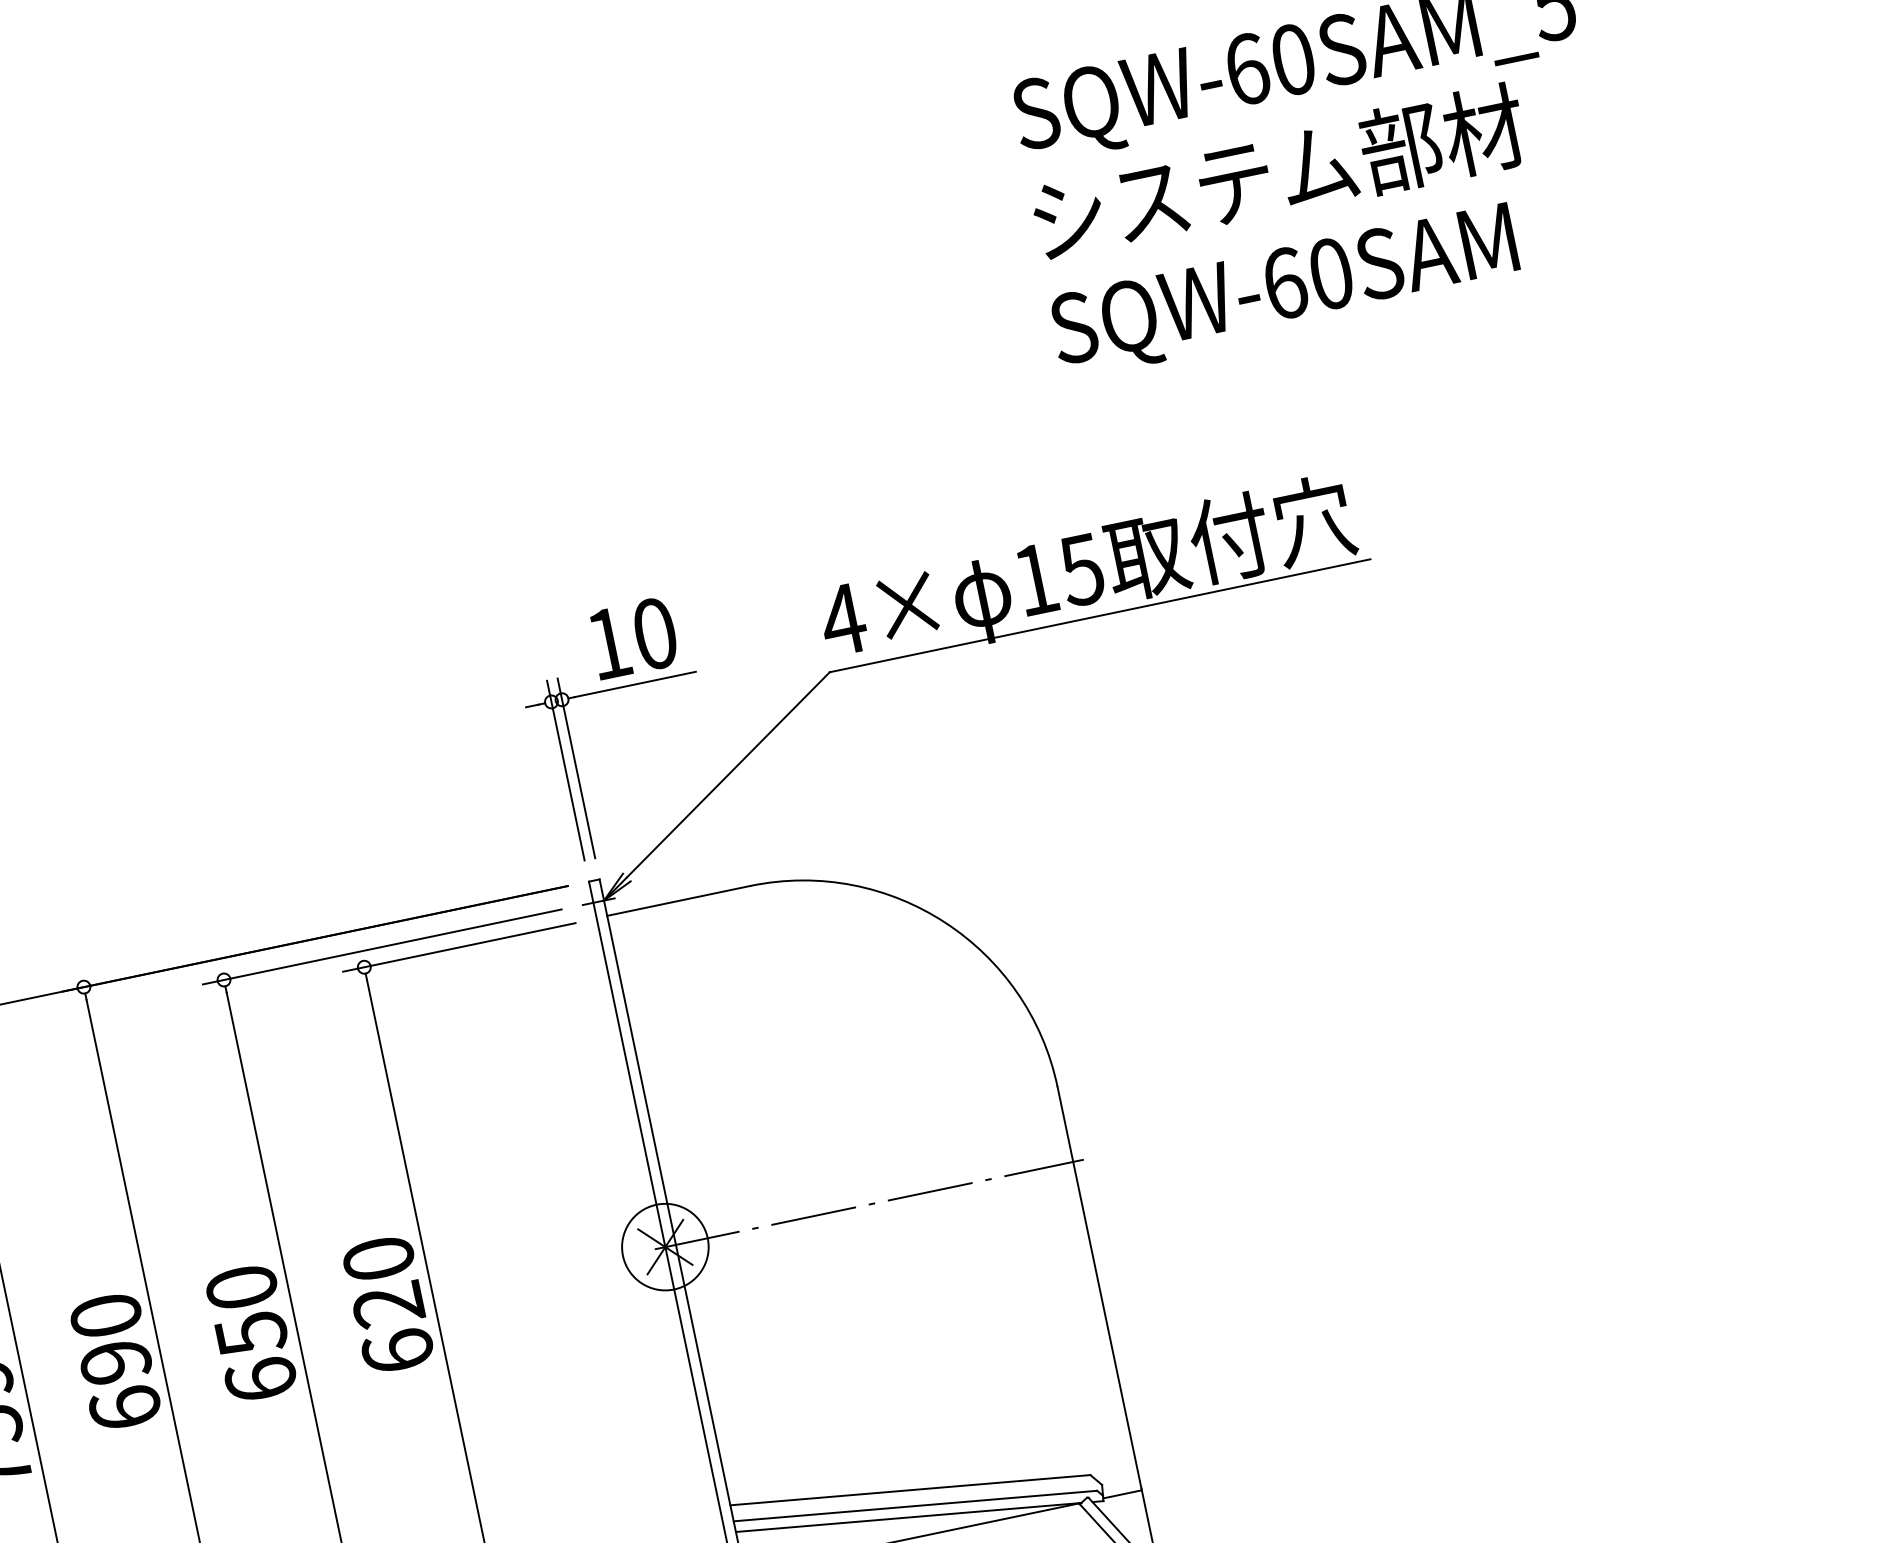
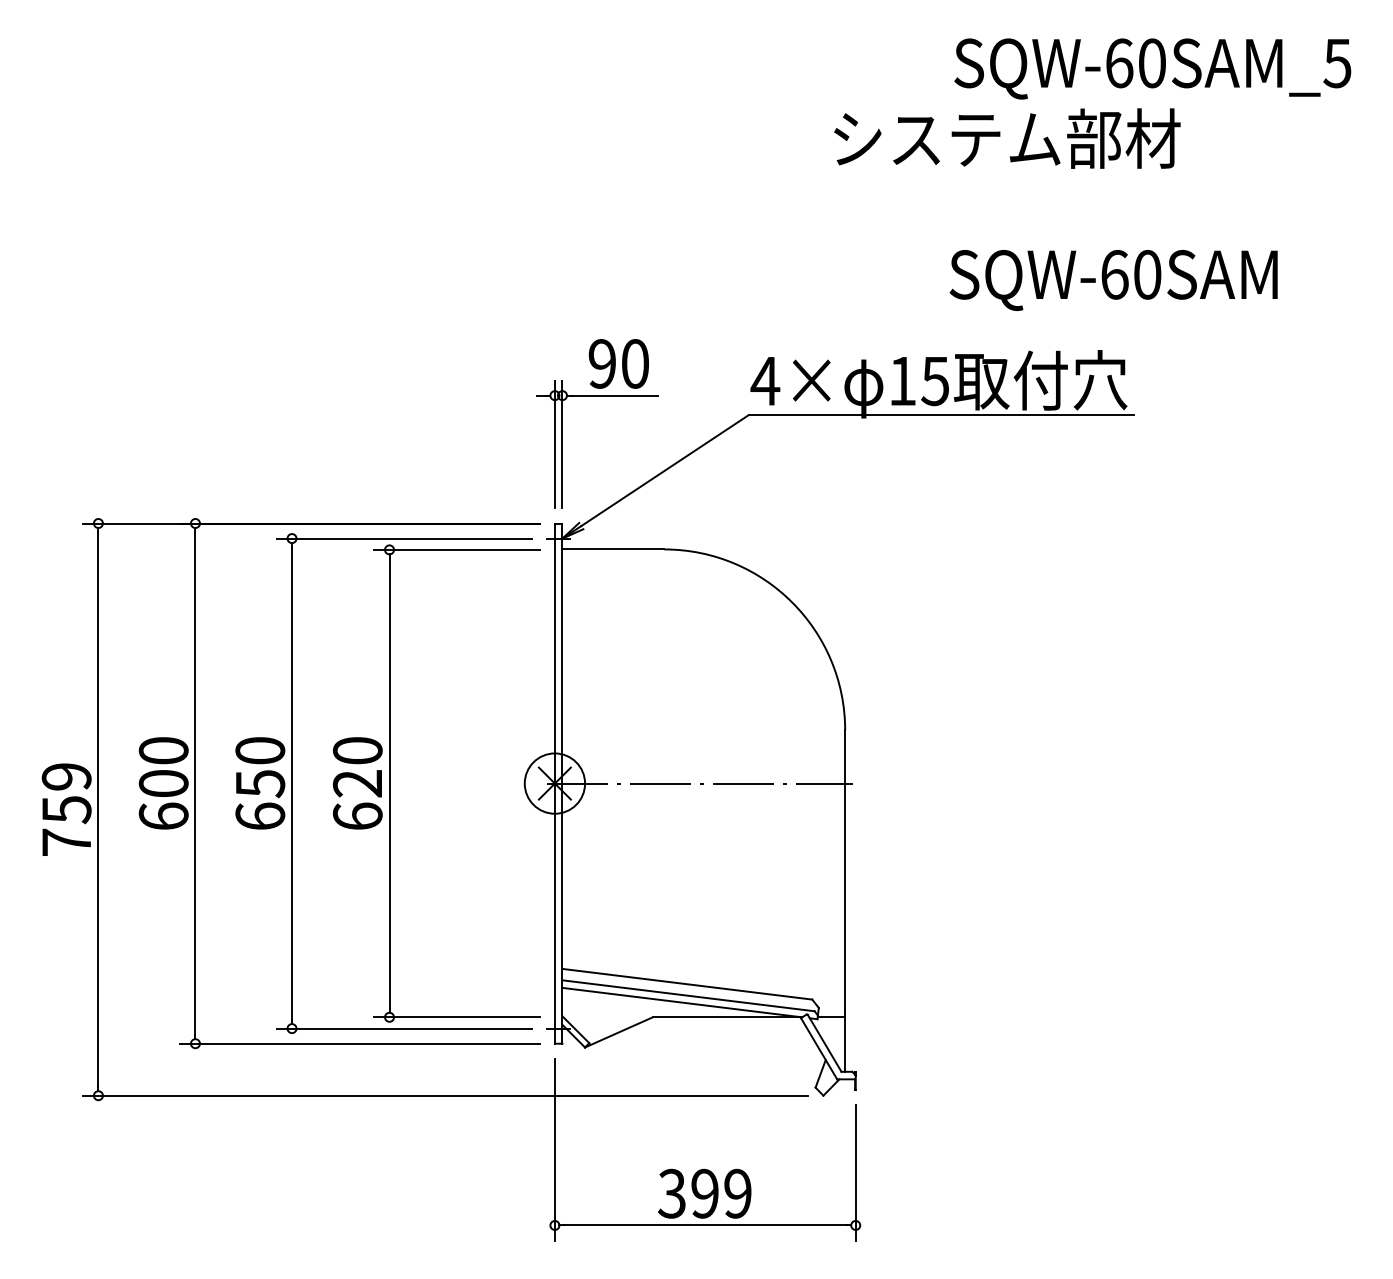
text: (1279, 172) -> (1007, 138), moved
text: (1284, 291) -> (1113, 280), moved
text: (607, 643) -> (601, 363), 10 -> 90
text: (115, 1361) -> (163, 783), 690 -> 600

